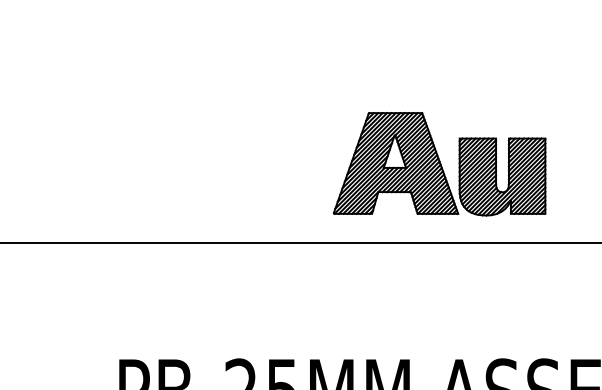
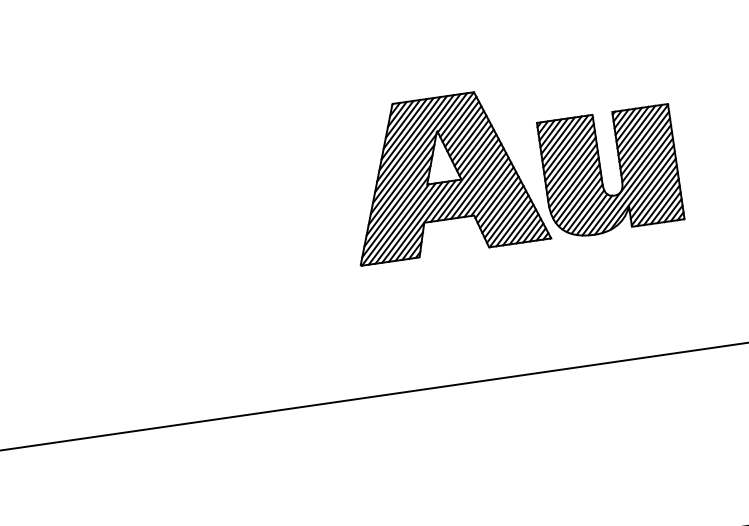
part: (439, 164) -> (511, 167), moved

